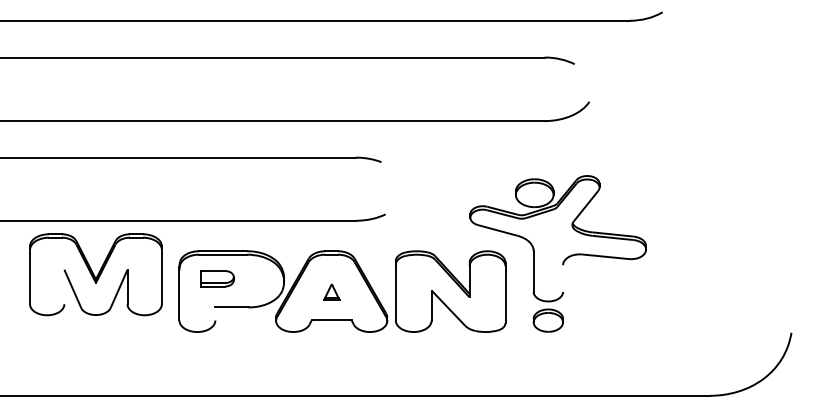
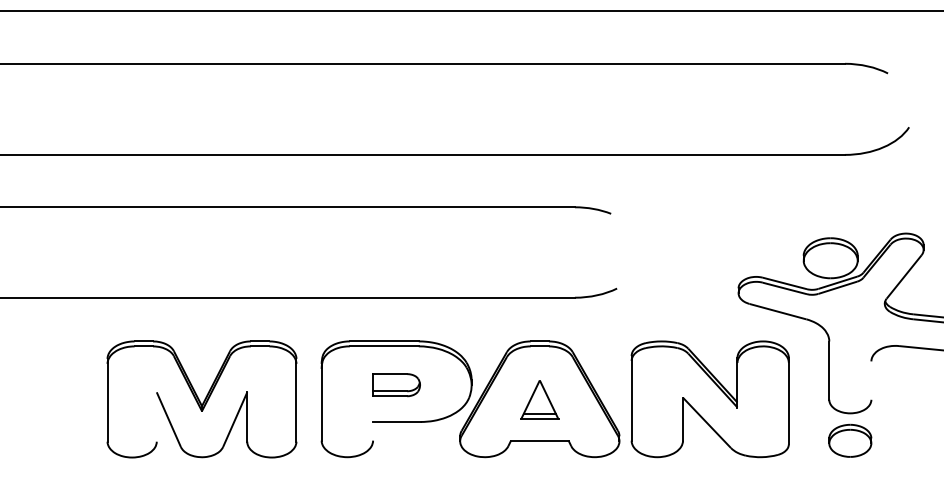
part: (95, 274) -> (201, 399), moved
part: (217, 278) -> (396, 384), moved
part: (331, 292) -> (539, 400), size x1.67

